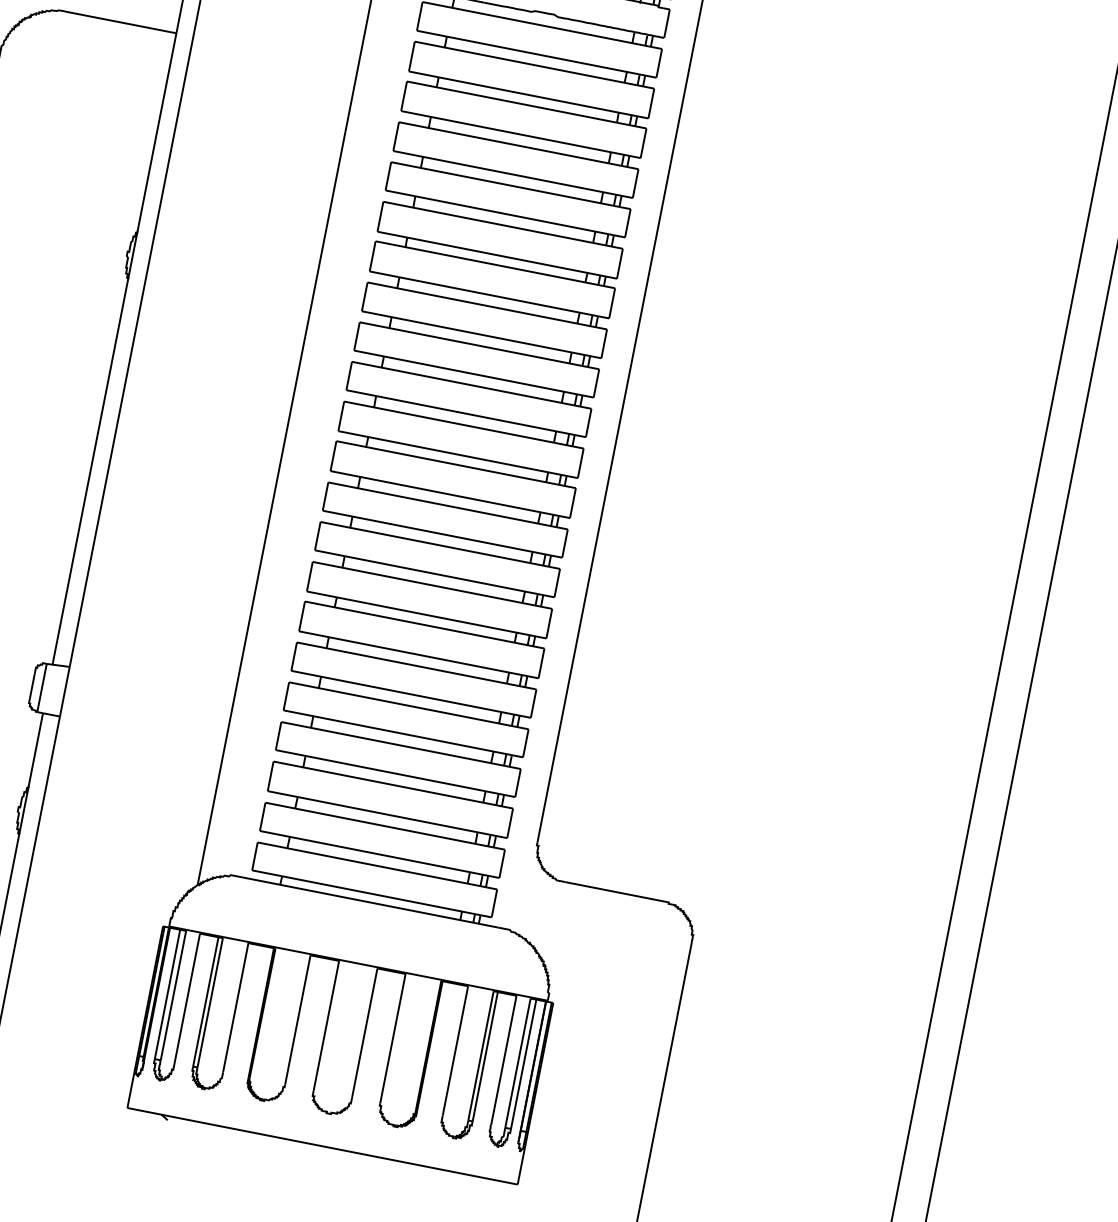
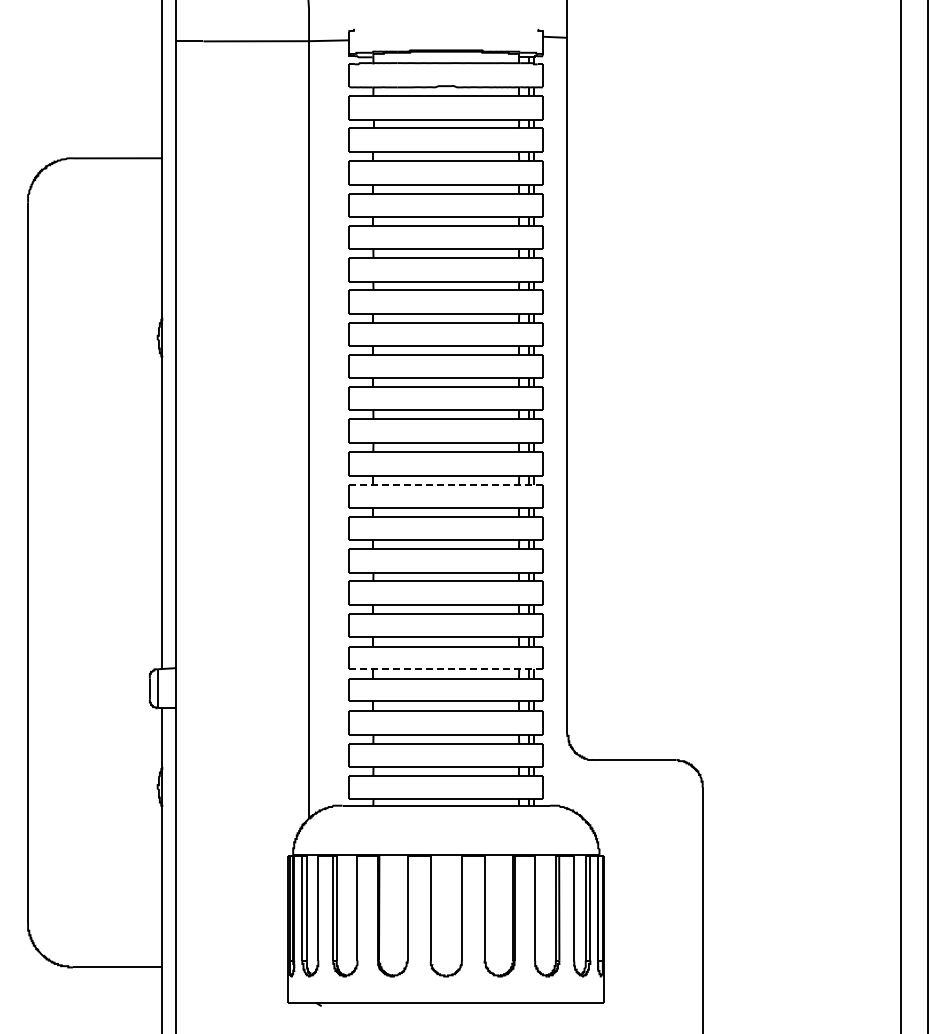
line: (448, 505) -> (446, 484), solid -> dashed
line: (403, 734) -> (446, 669), solid -> dashed

